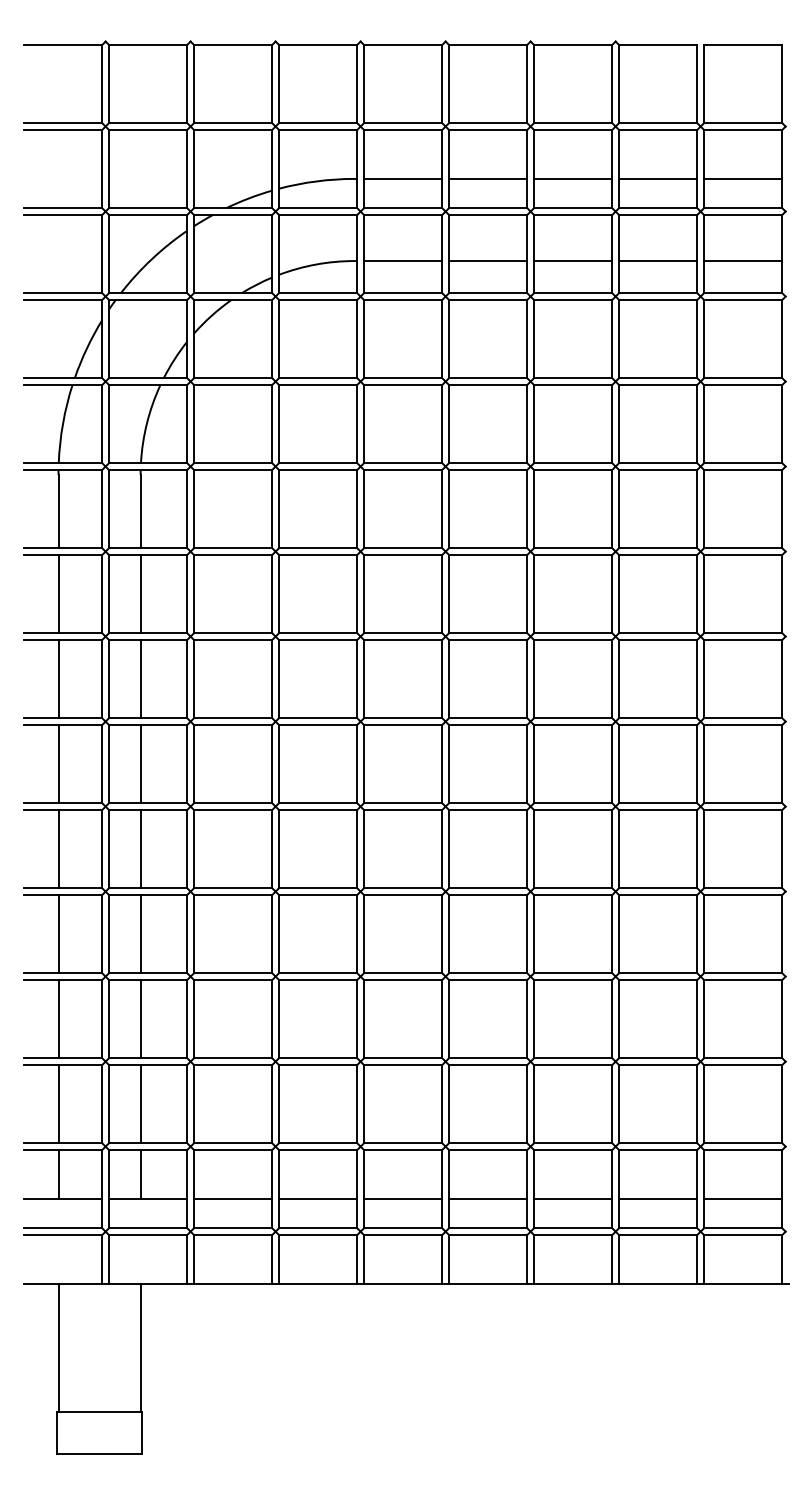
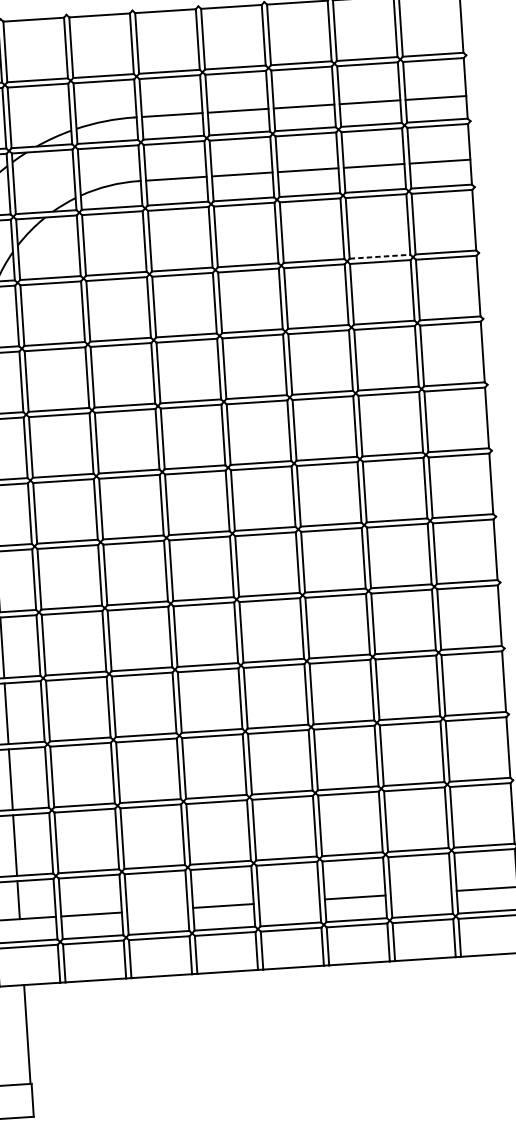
line: (658, 378) -> (380, 256), solid -> dashed
line: (318, 1199) -> (157, 910), removed
line: (488, 1199) -> (289, 902), removed
line: (658, 1199) -> (421, 893), removed

